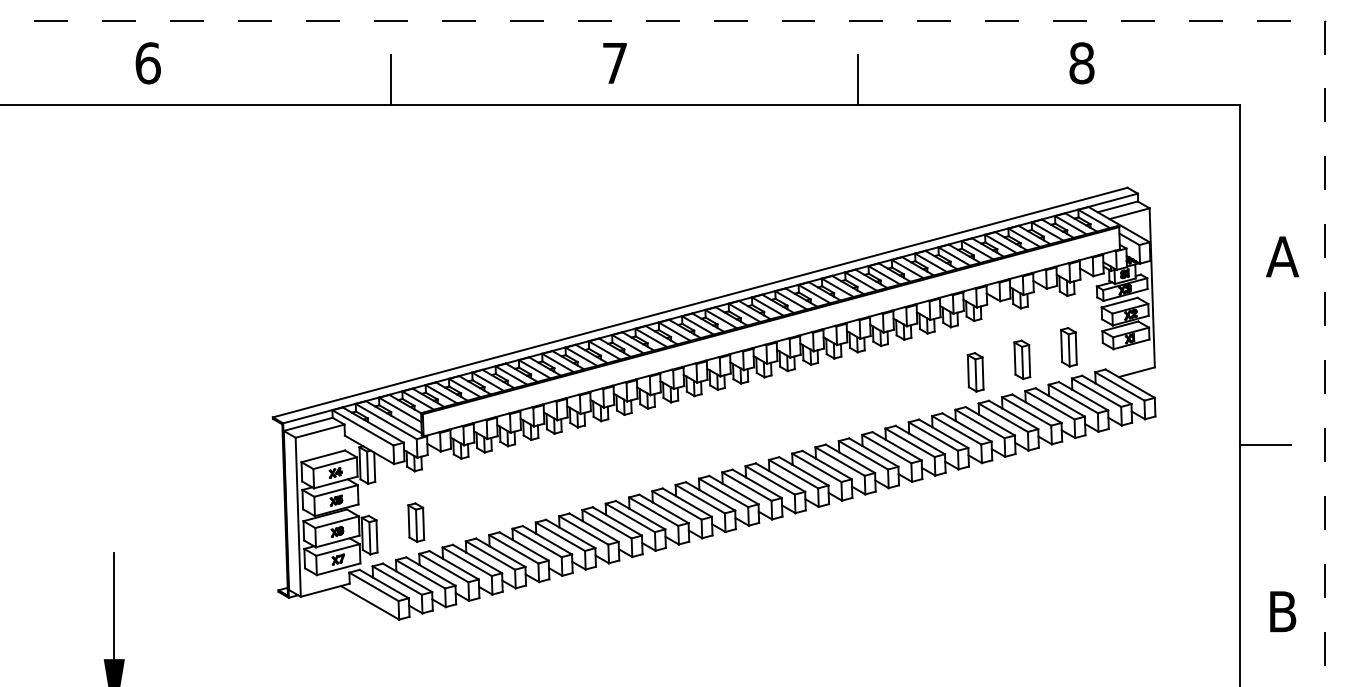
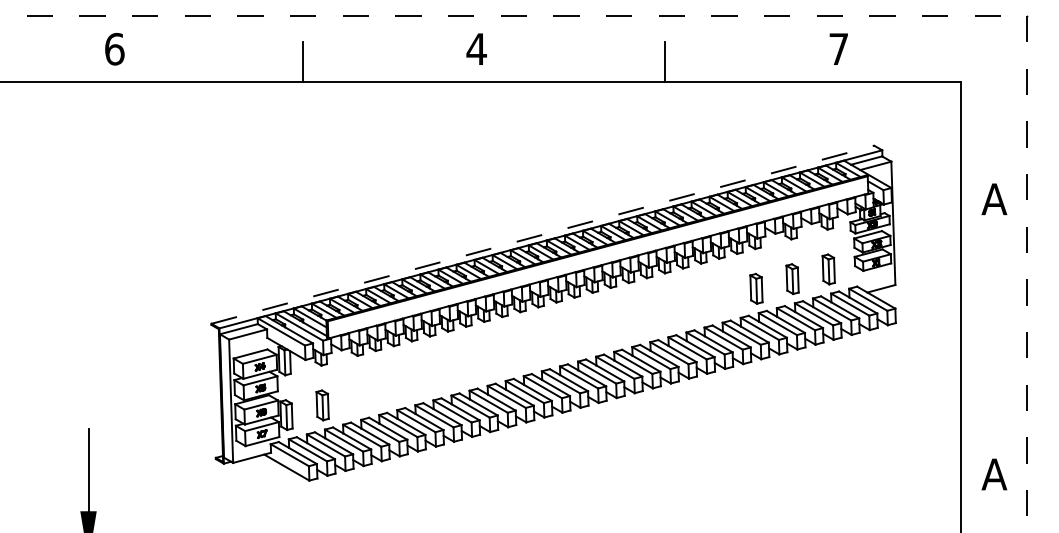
text: (614, 62) -> (476, 48), 7 -> 4
text: (1081, 63) -> (838, 49), 8 -> 7
line: (701, 302) -> (543, 234), solid -> dashed
line: (1264, 445) -> (980, 345), removed
text: (1282, 611) -> (994, 474), B -> A

